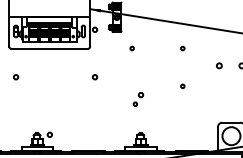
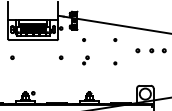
part: (137, 99) -> (85, 60), moved

